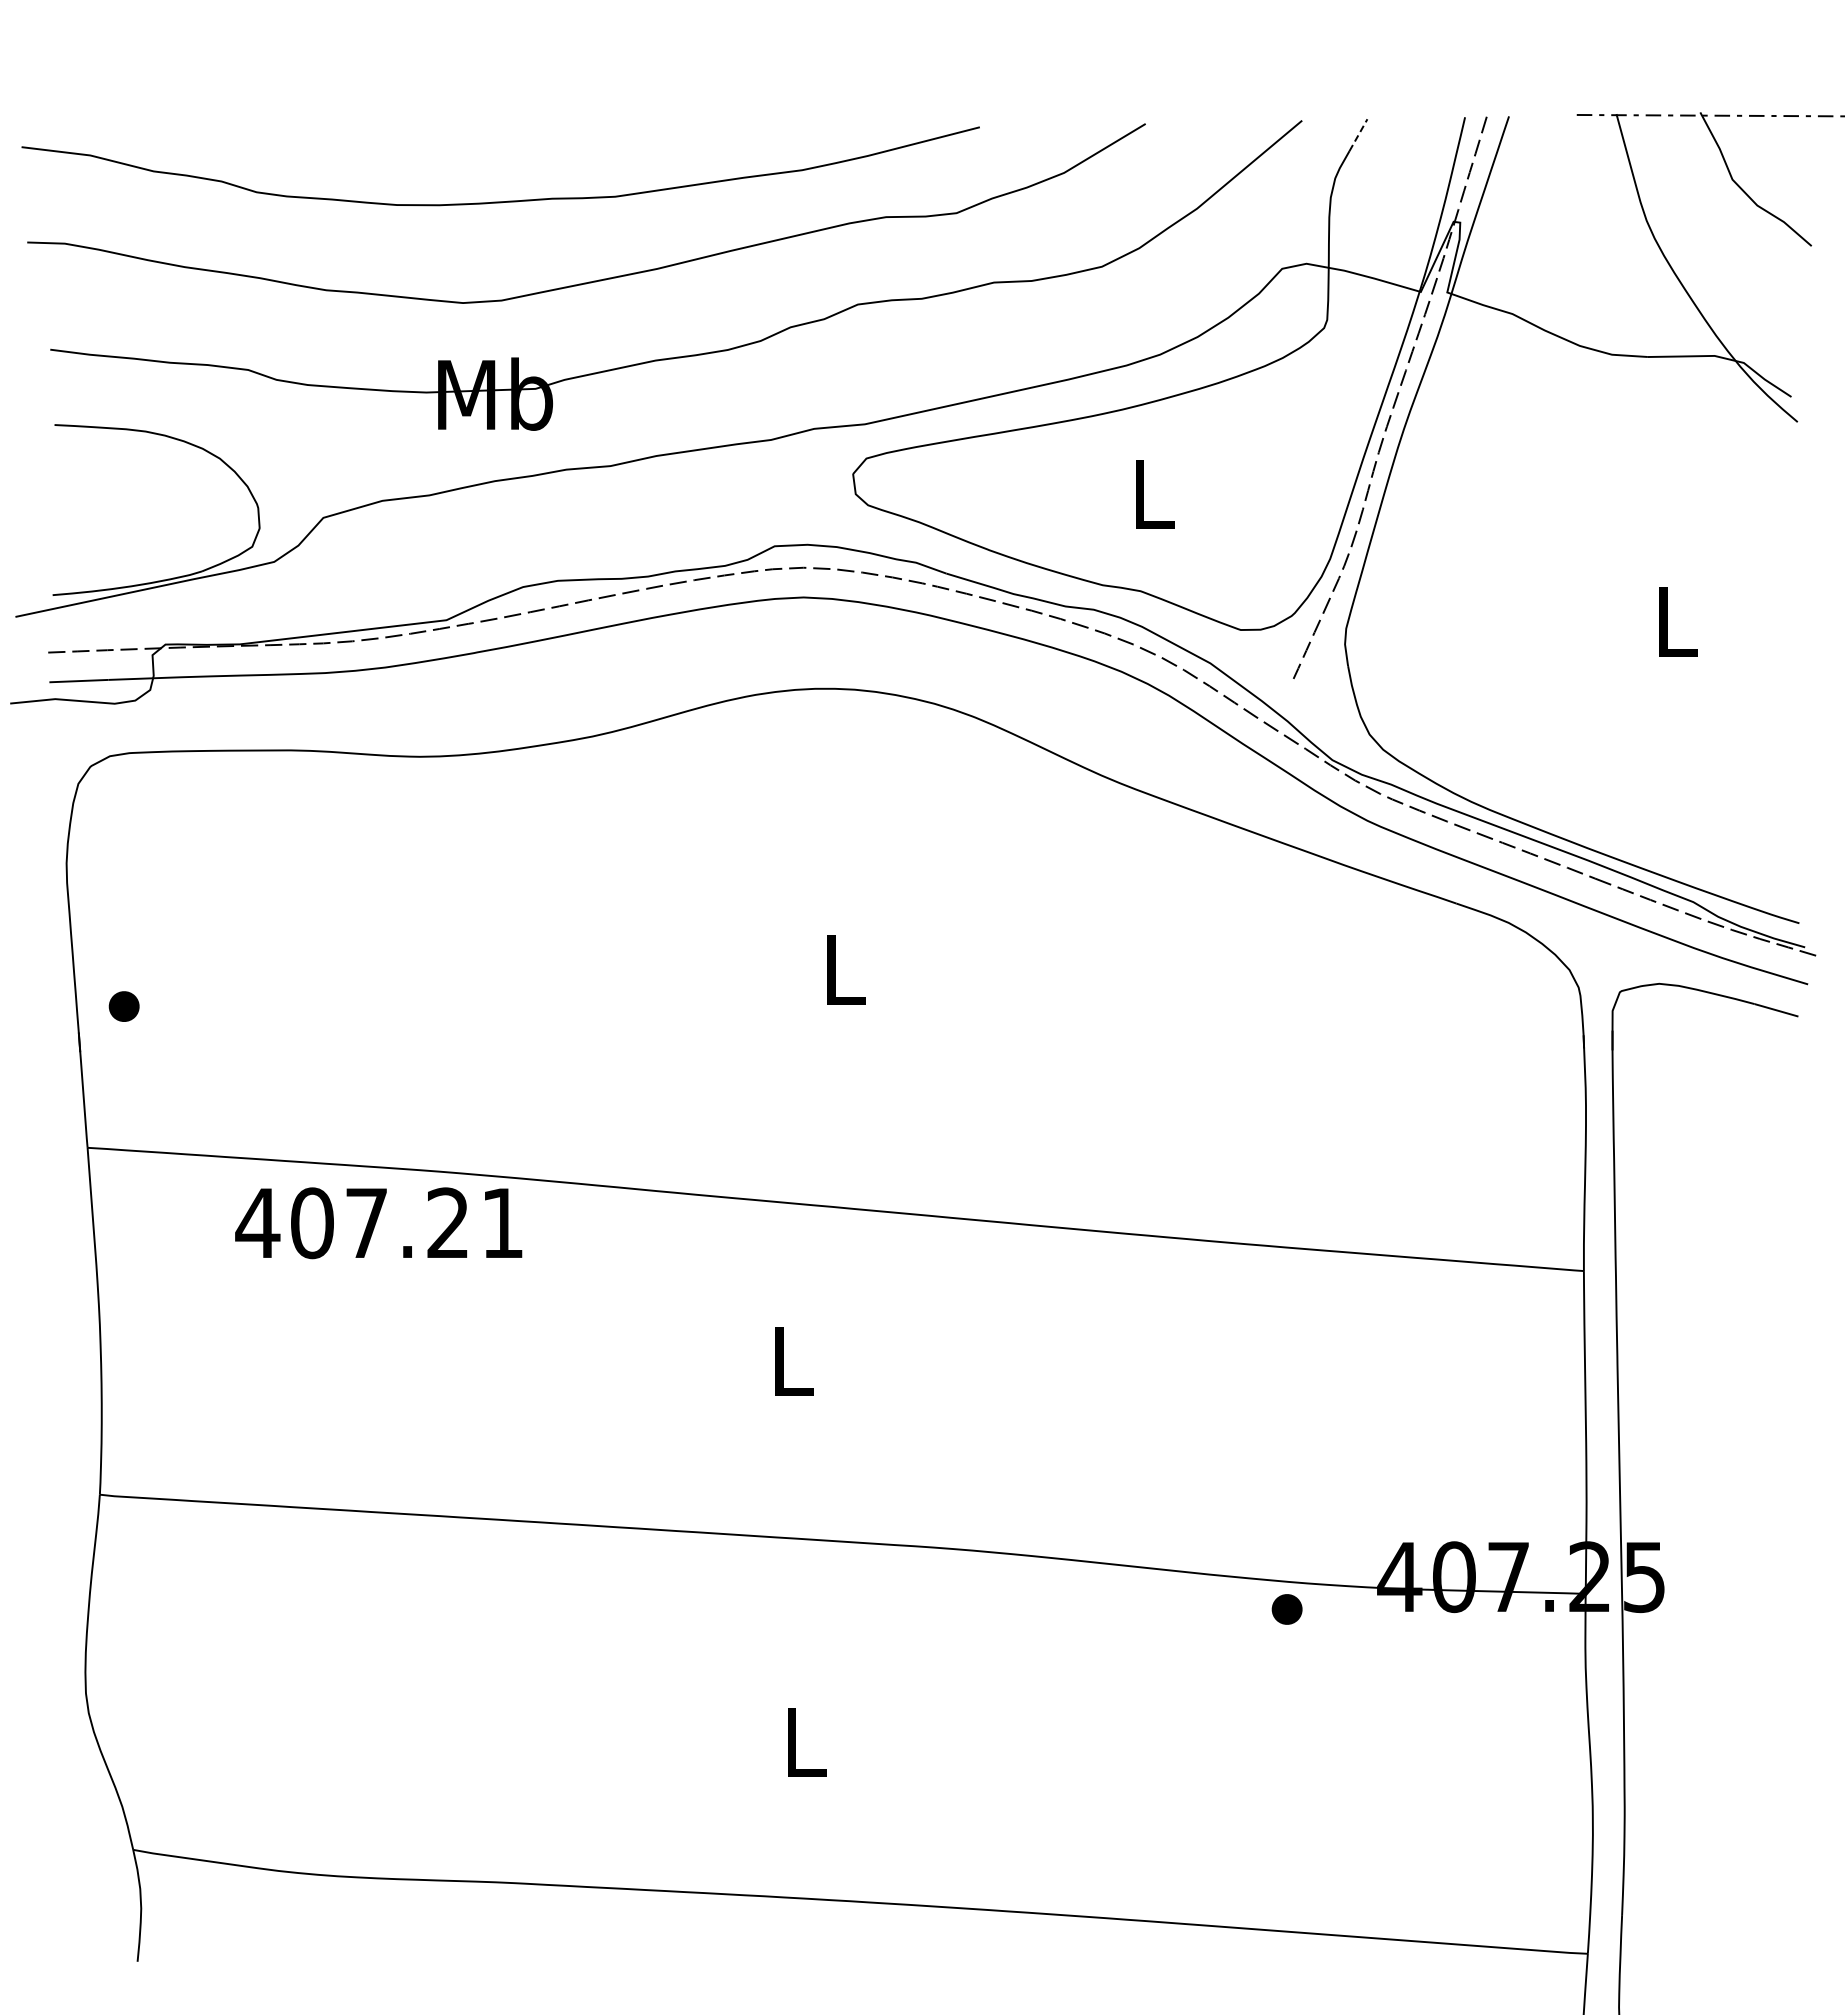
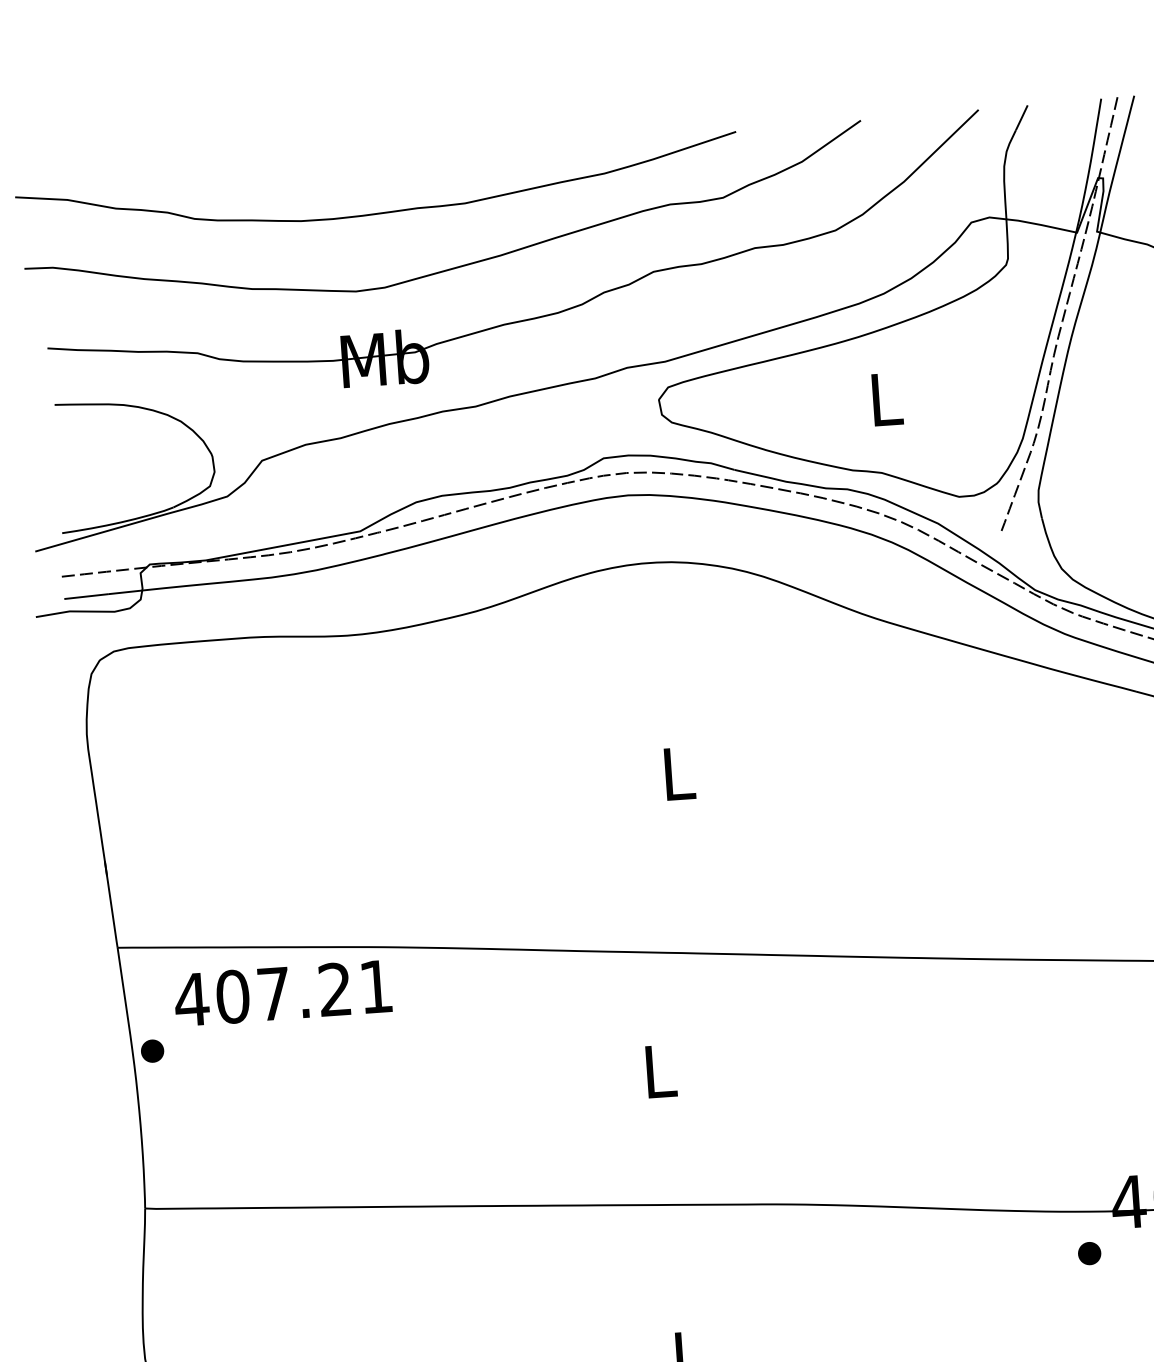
line: (1359, 134) -> (1022, 117), dashed -> solid
part: (123, 1006) -> (152, 1051), moved
text: (378, 1223) -> (282, 993), moved
part: (1286, 1609) -> (1089, 1253), moved

